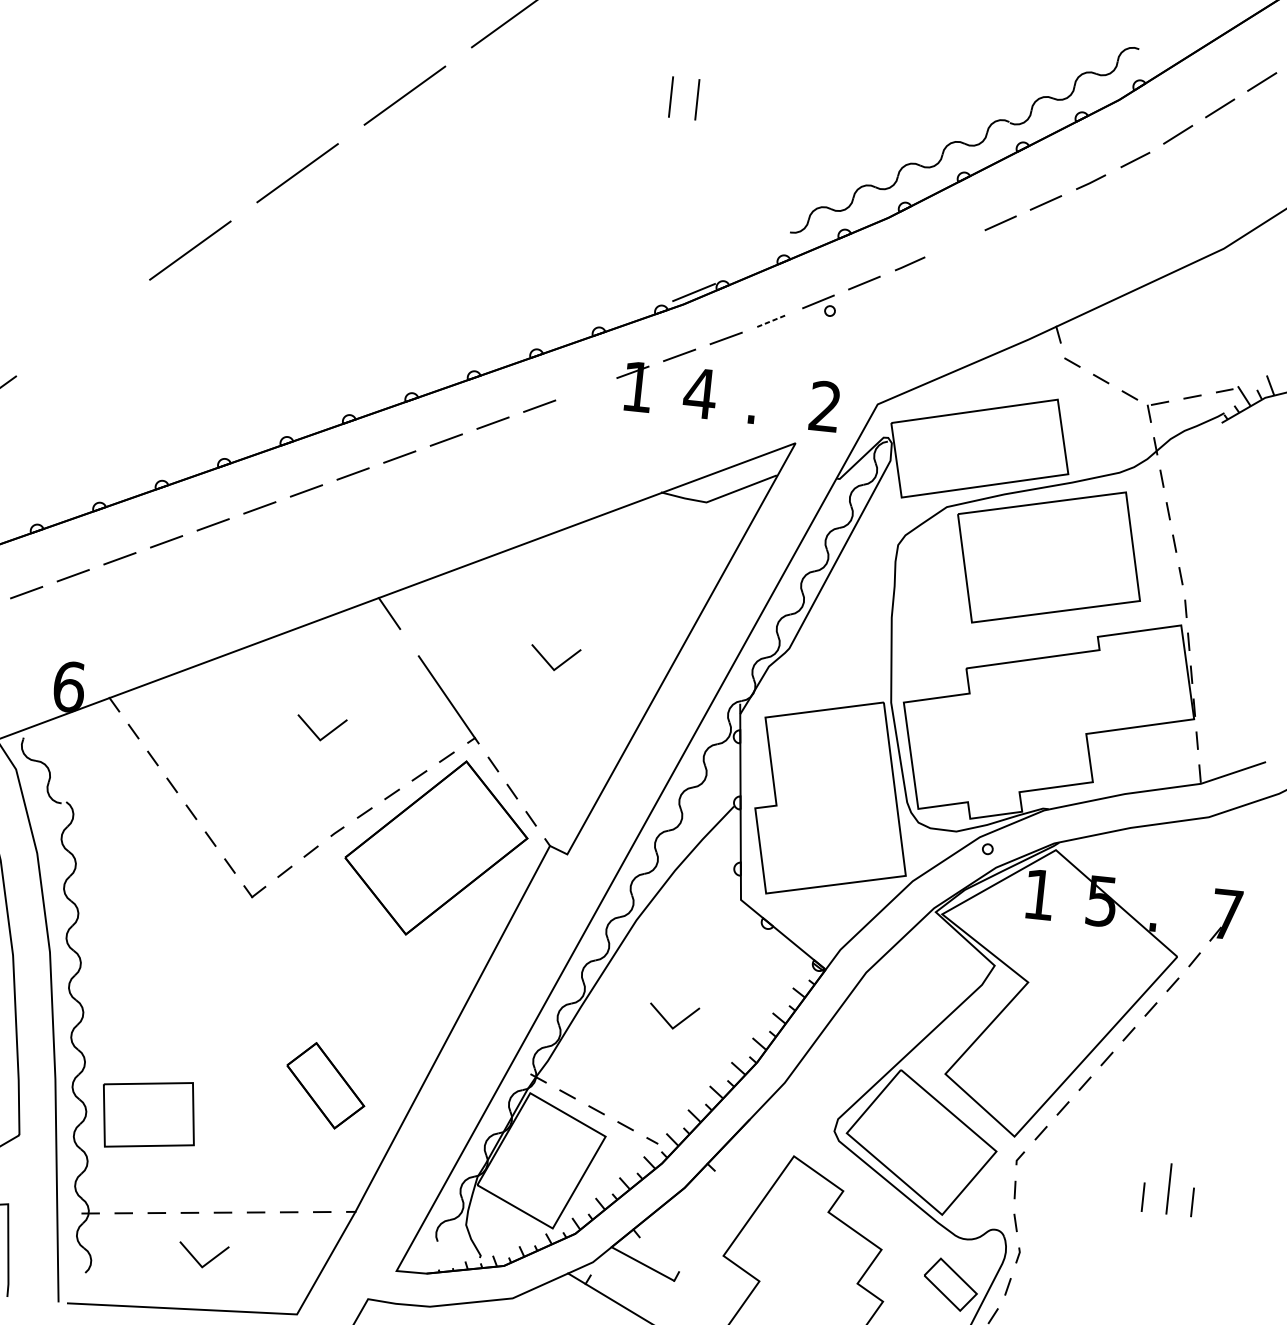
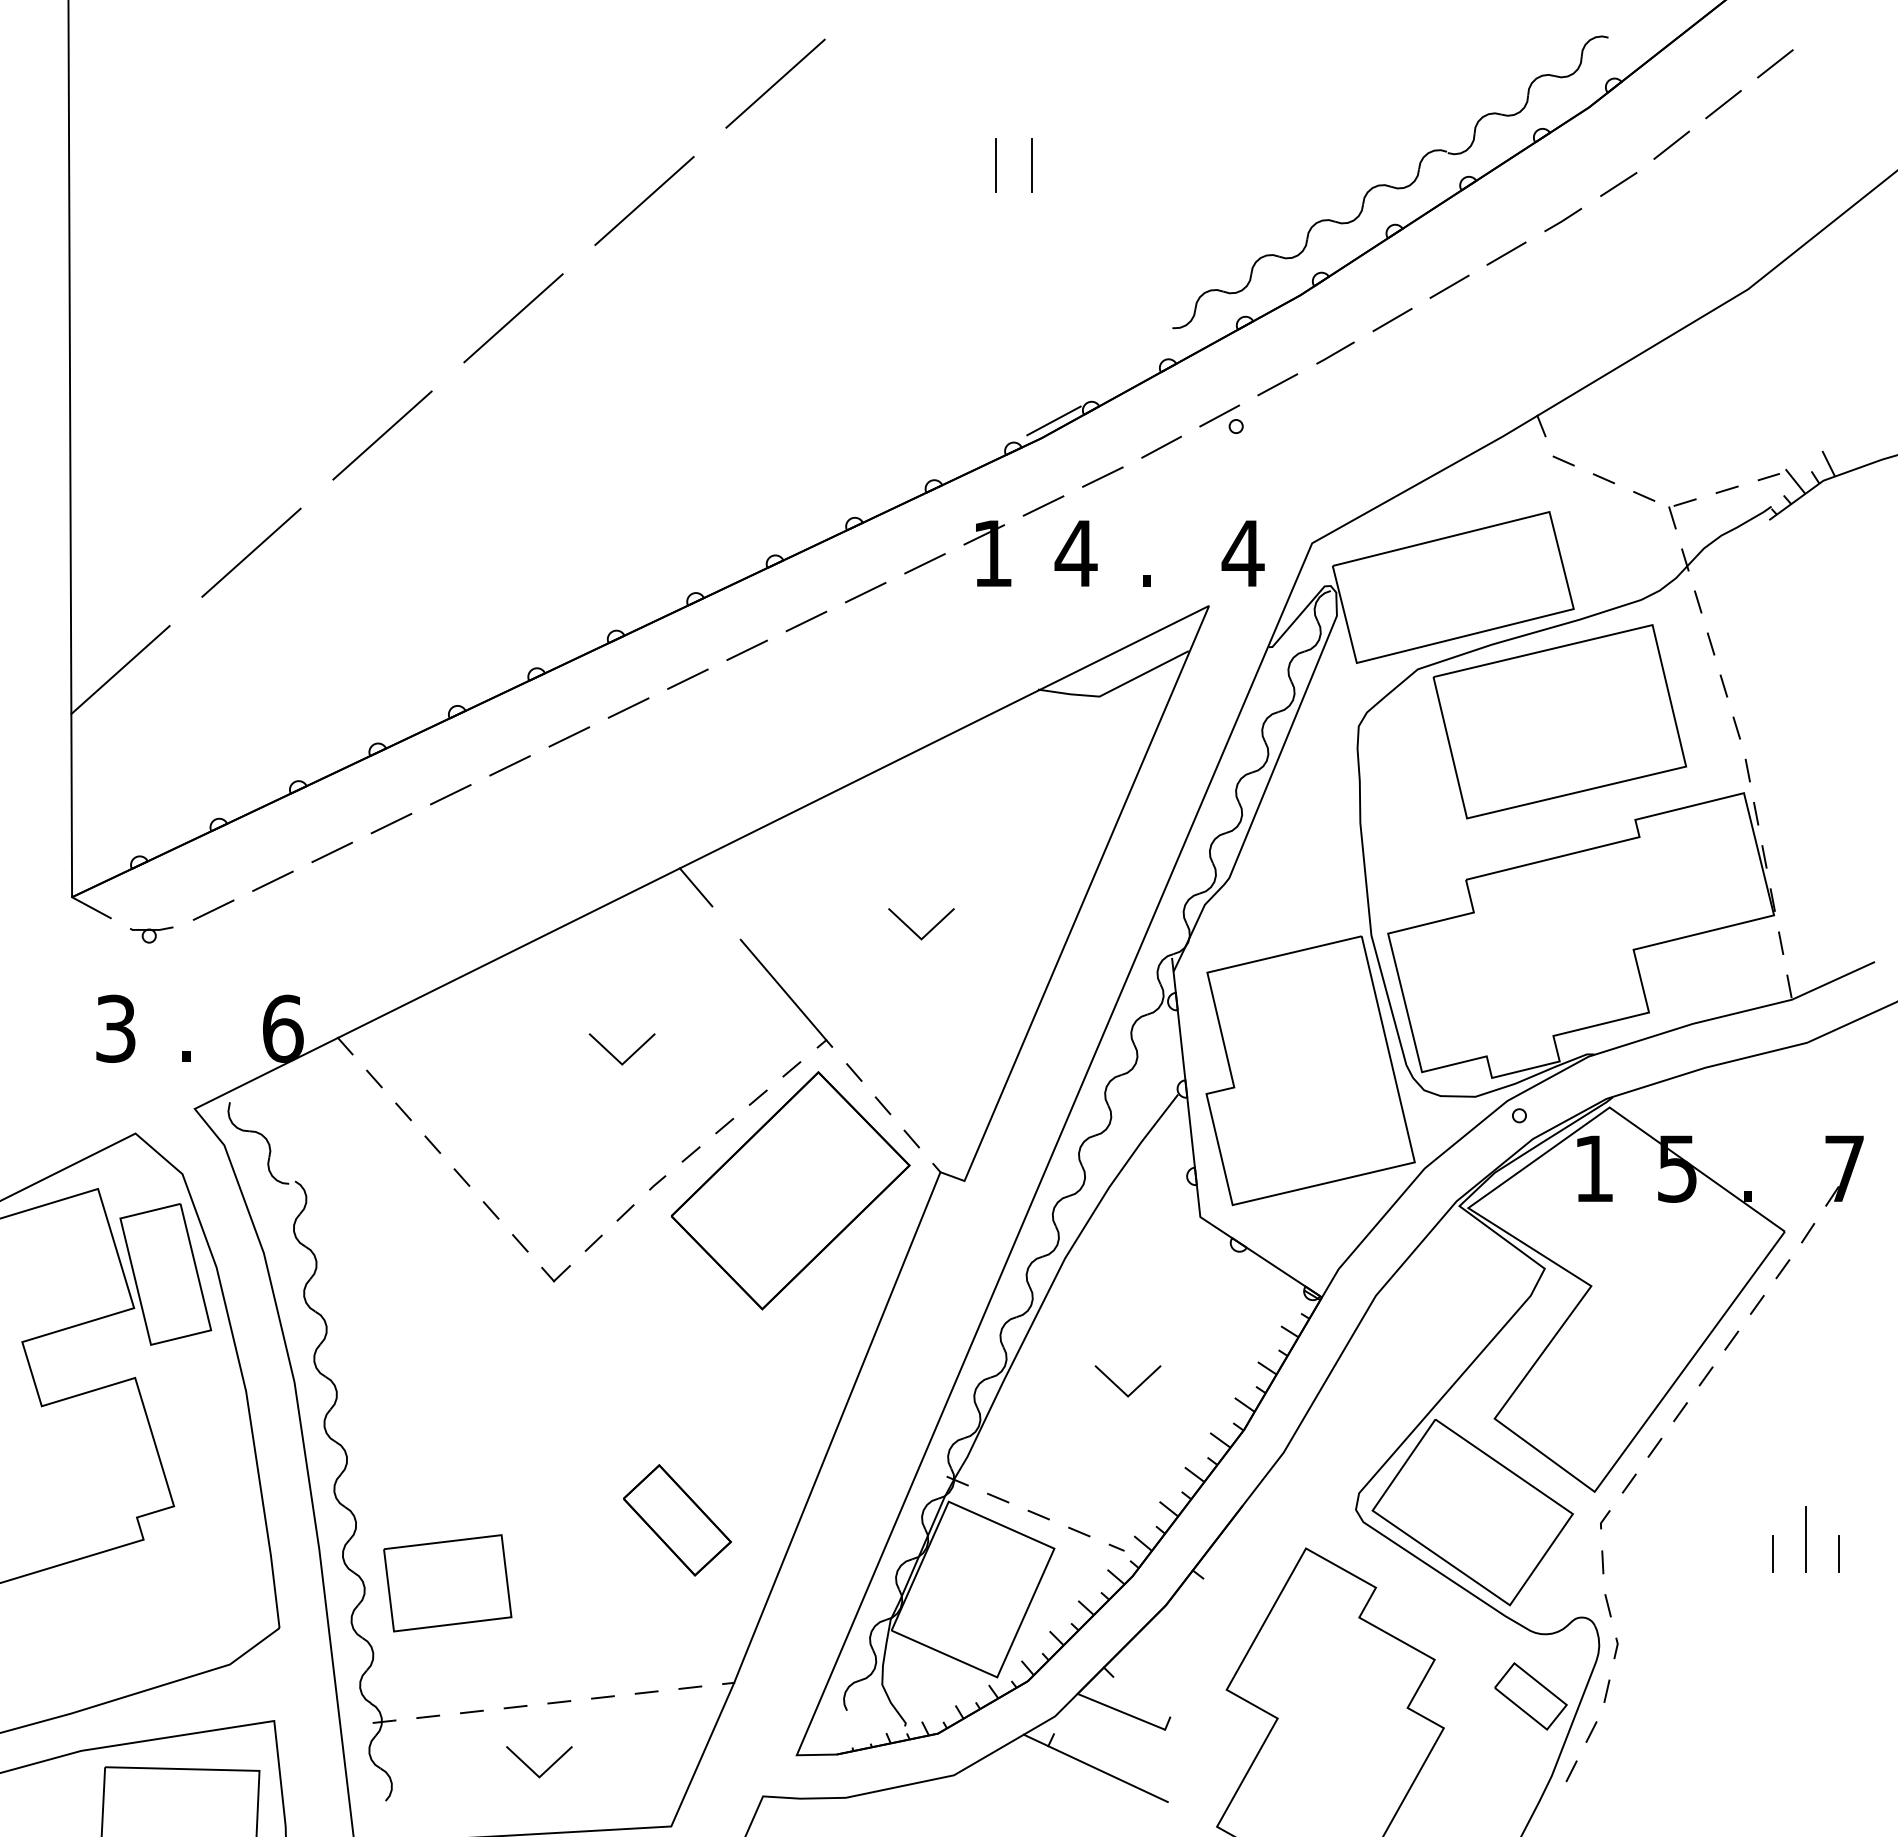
line: (955, 243) -> (1392, 319), added
line: (772, 320) -> (1161, 447), dashed -> solid
line: (83, 327) -> (251, 552), added
line: (585, 389) -> (924, 563), added
text: (824, 405) -> (1242, 552), 2 -> 4

